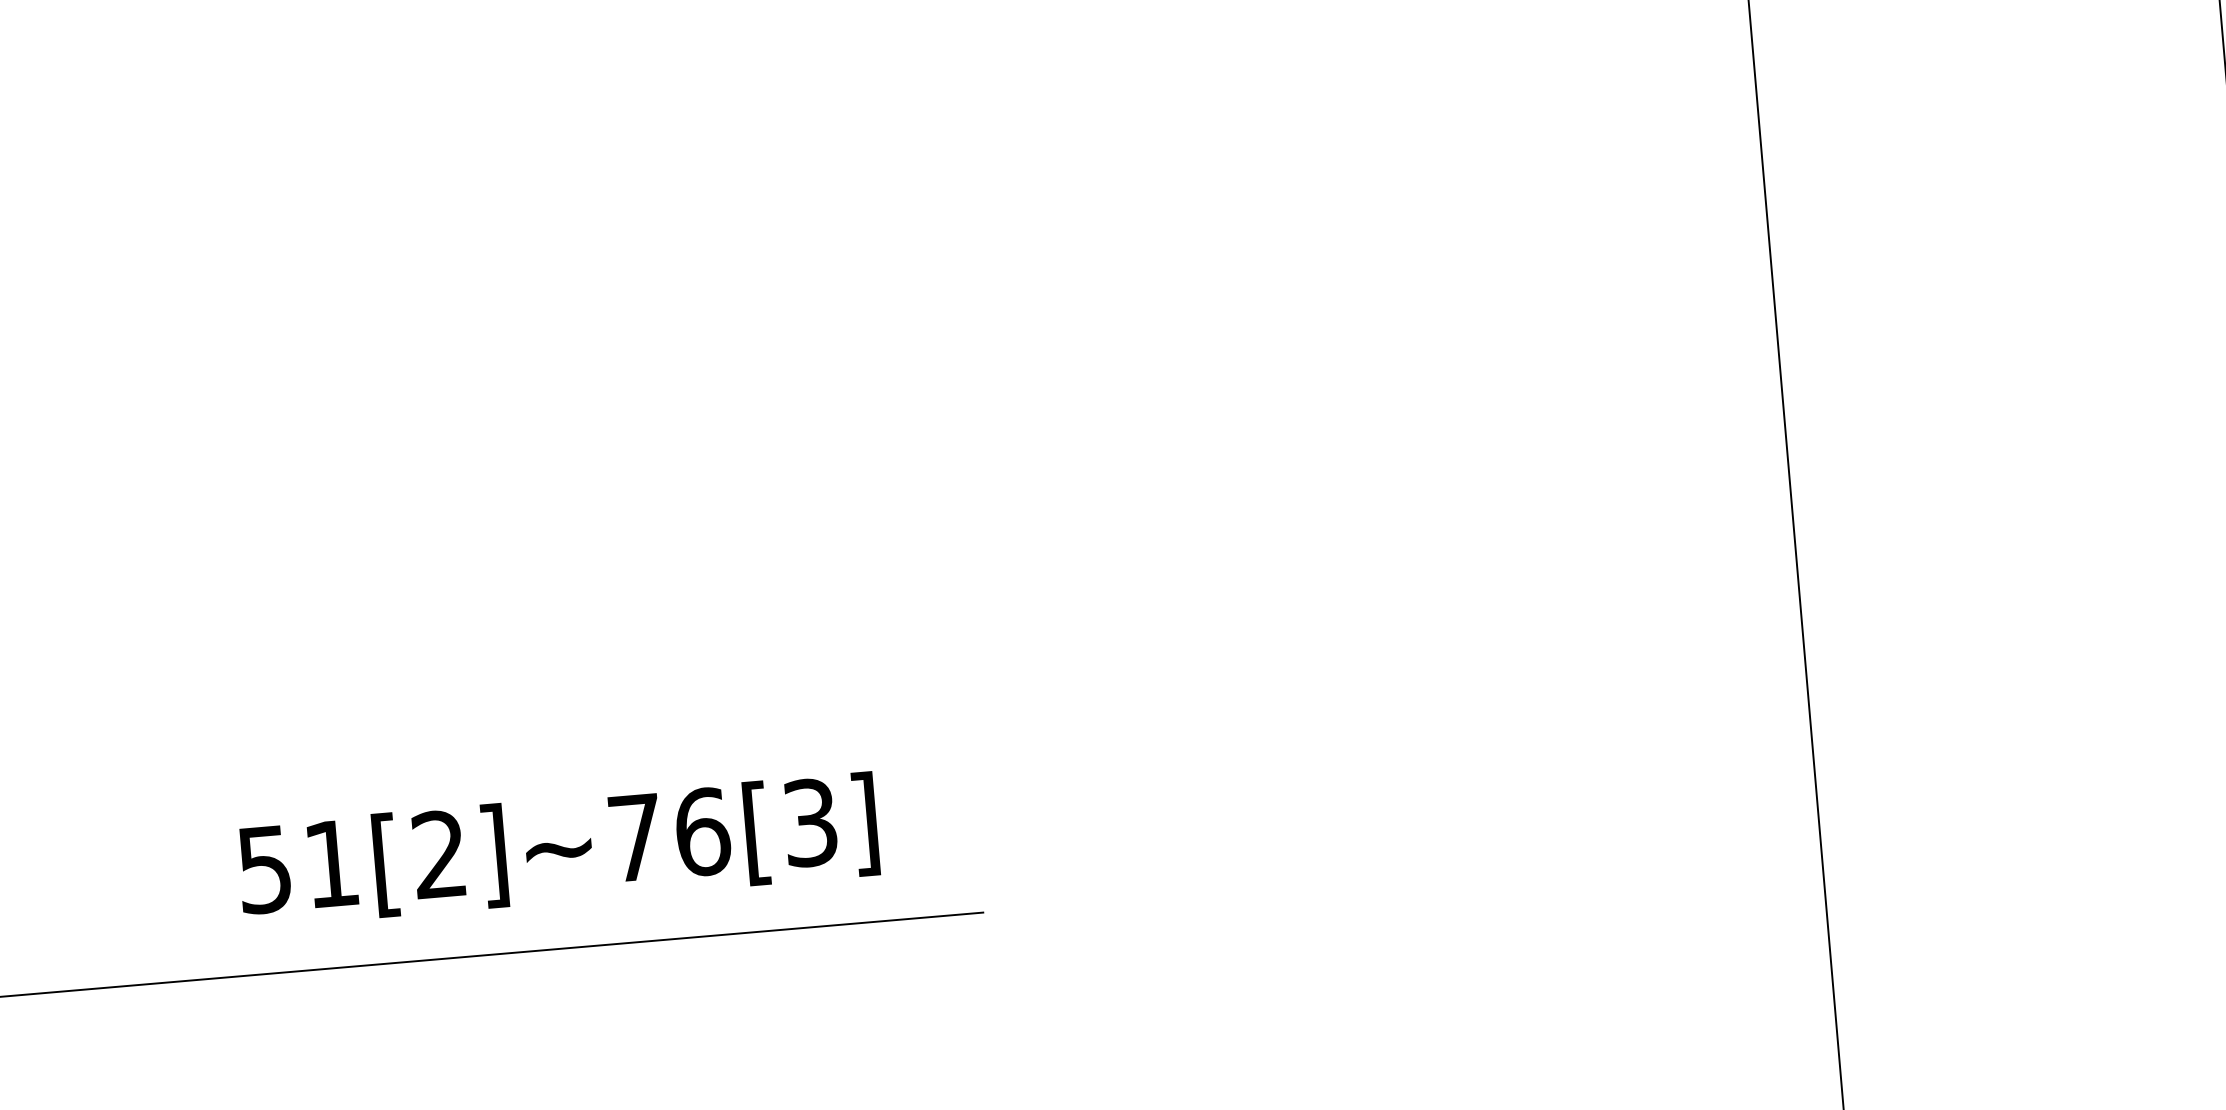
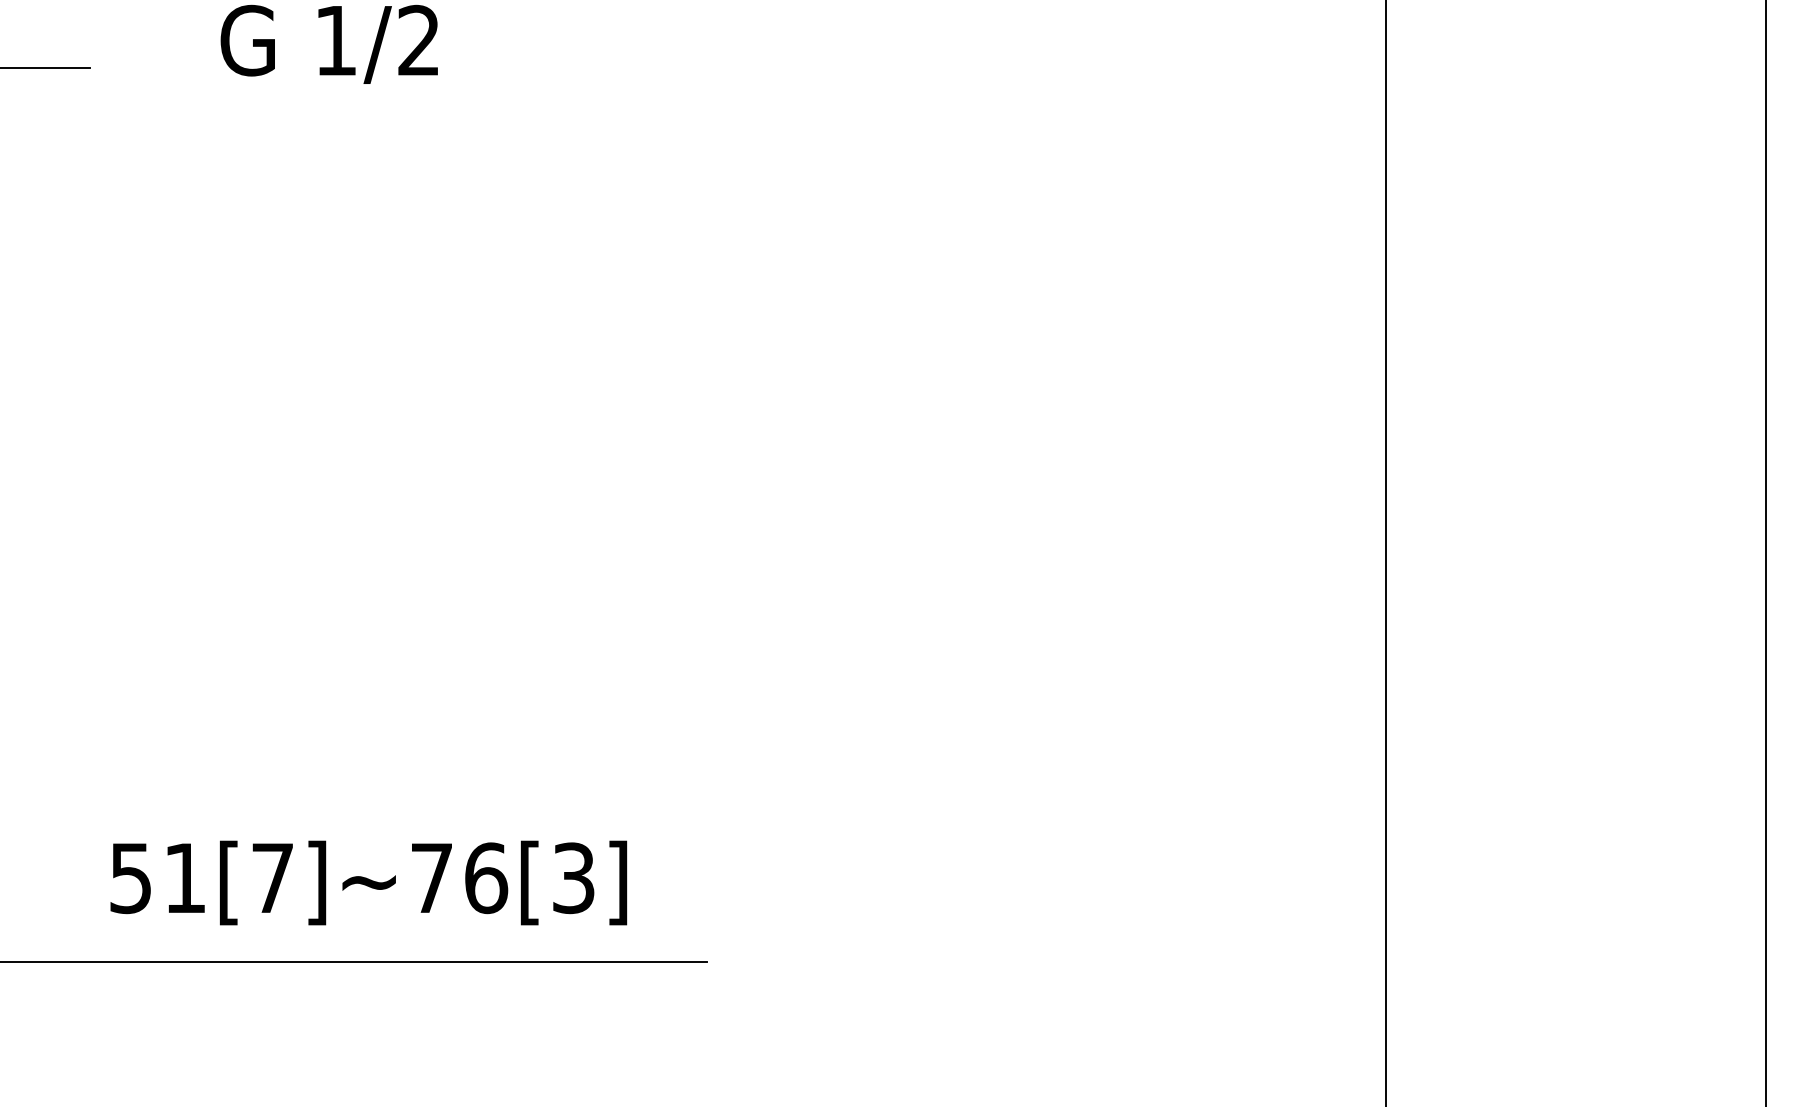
text: (439, 853) -> (272, 877), 51[2]~76[3] -> 51[7]~76[3]

